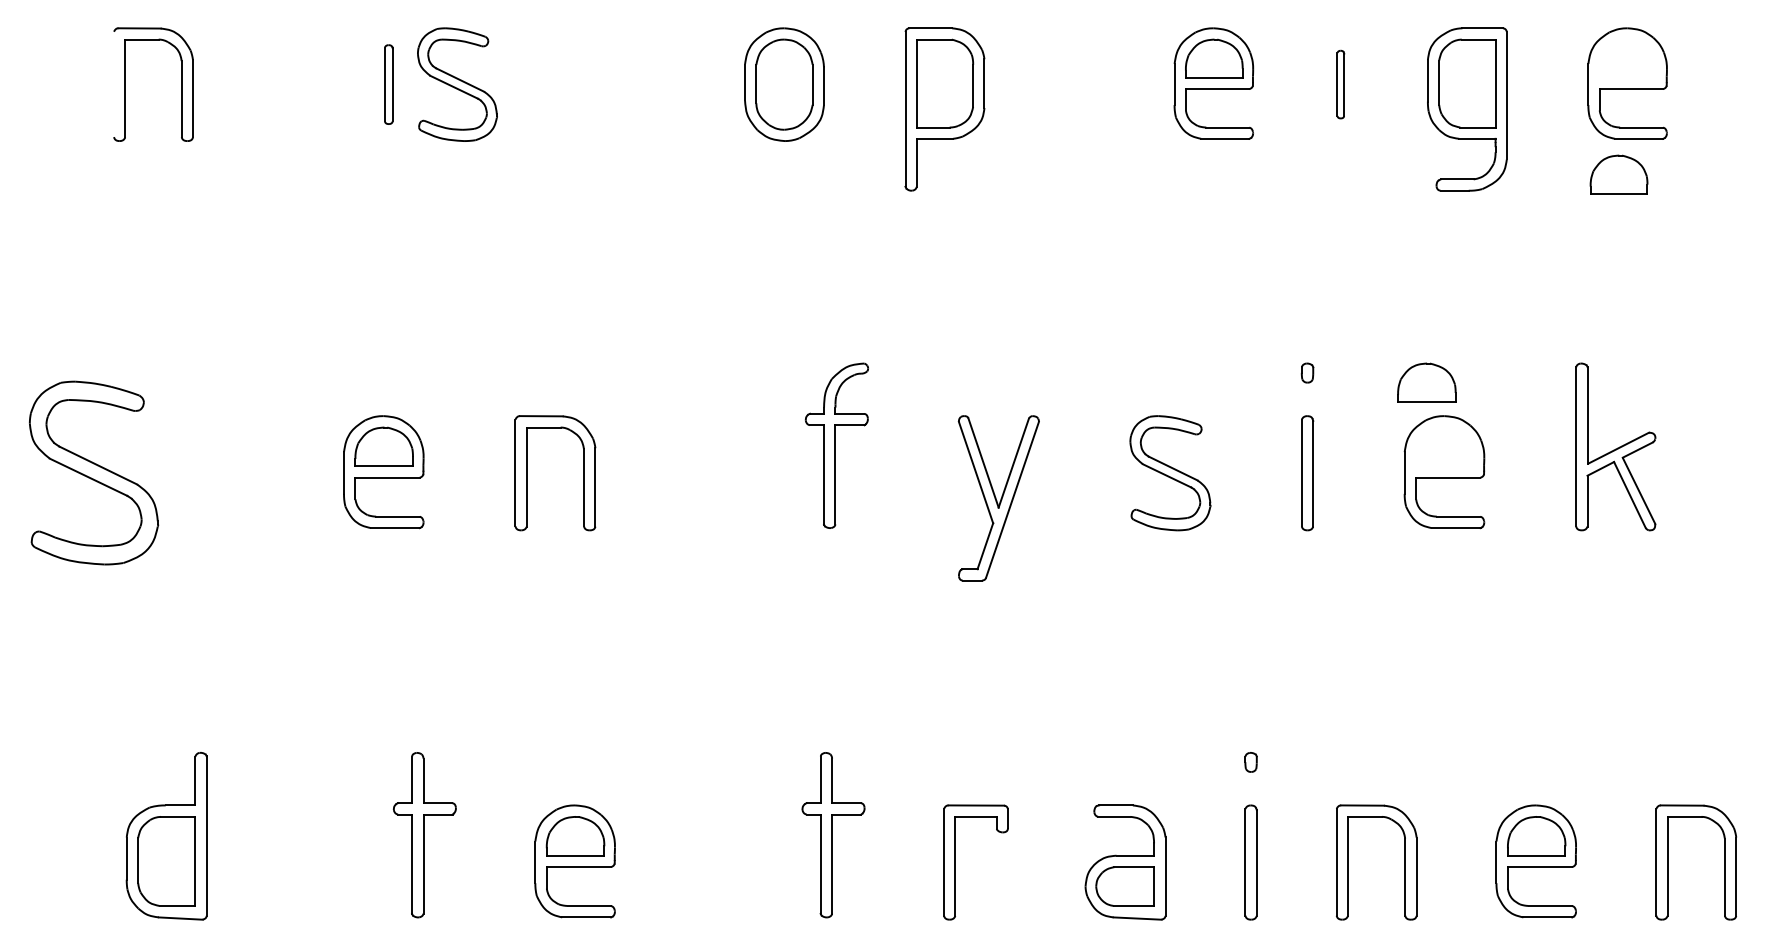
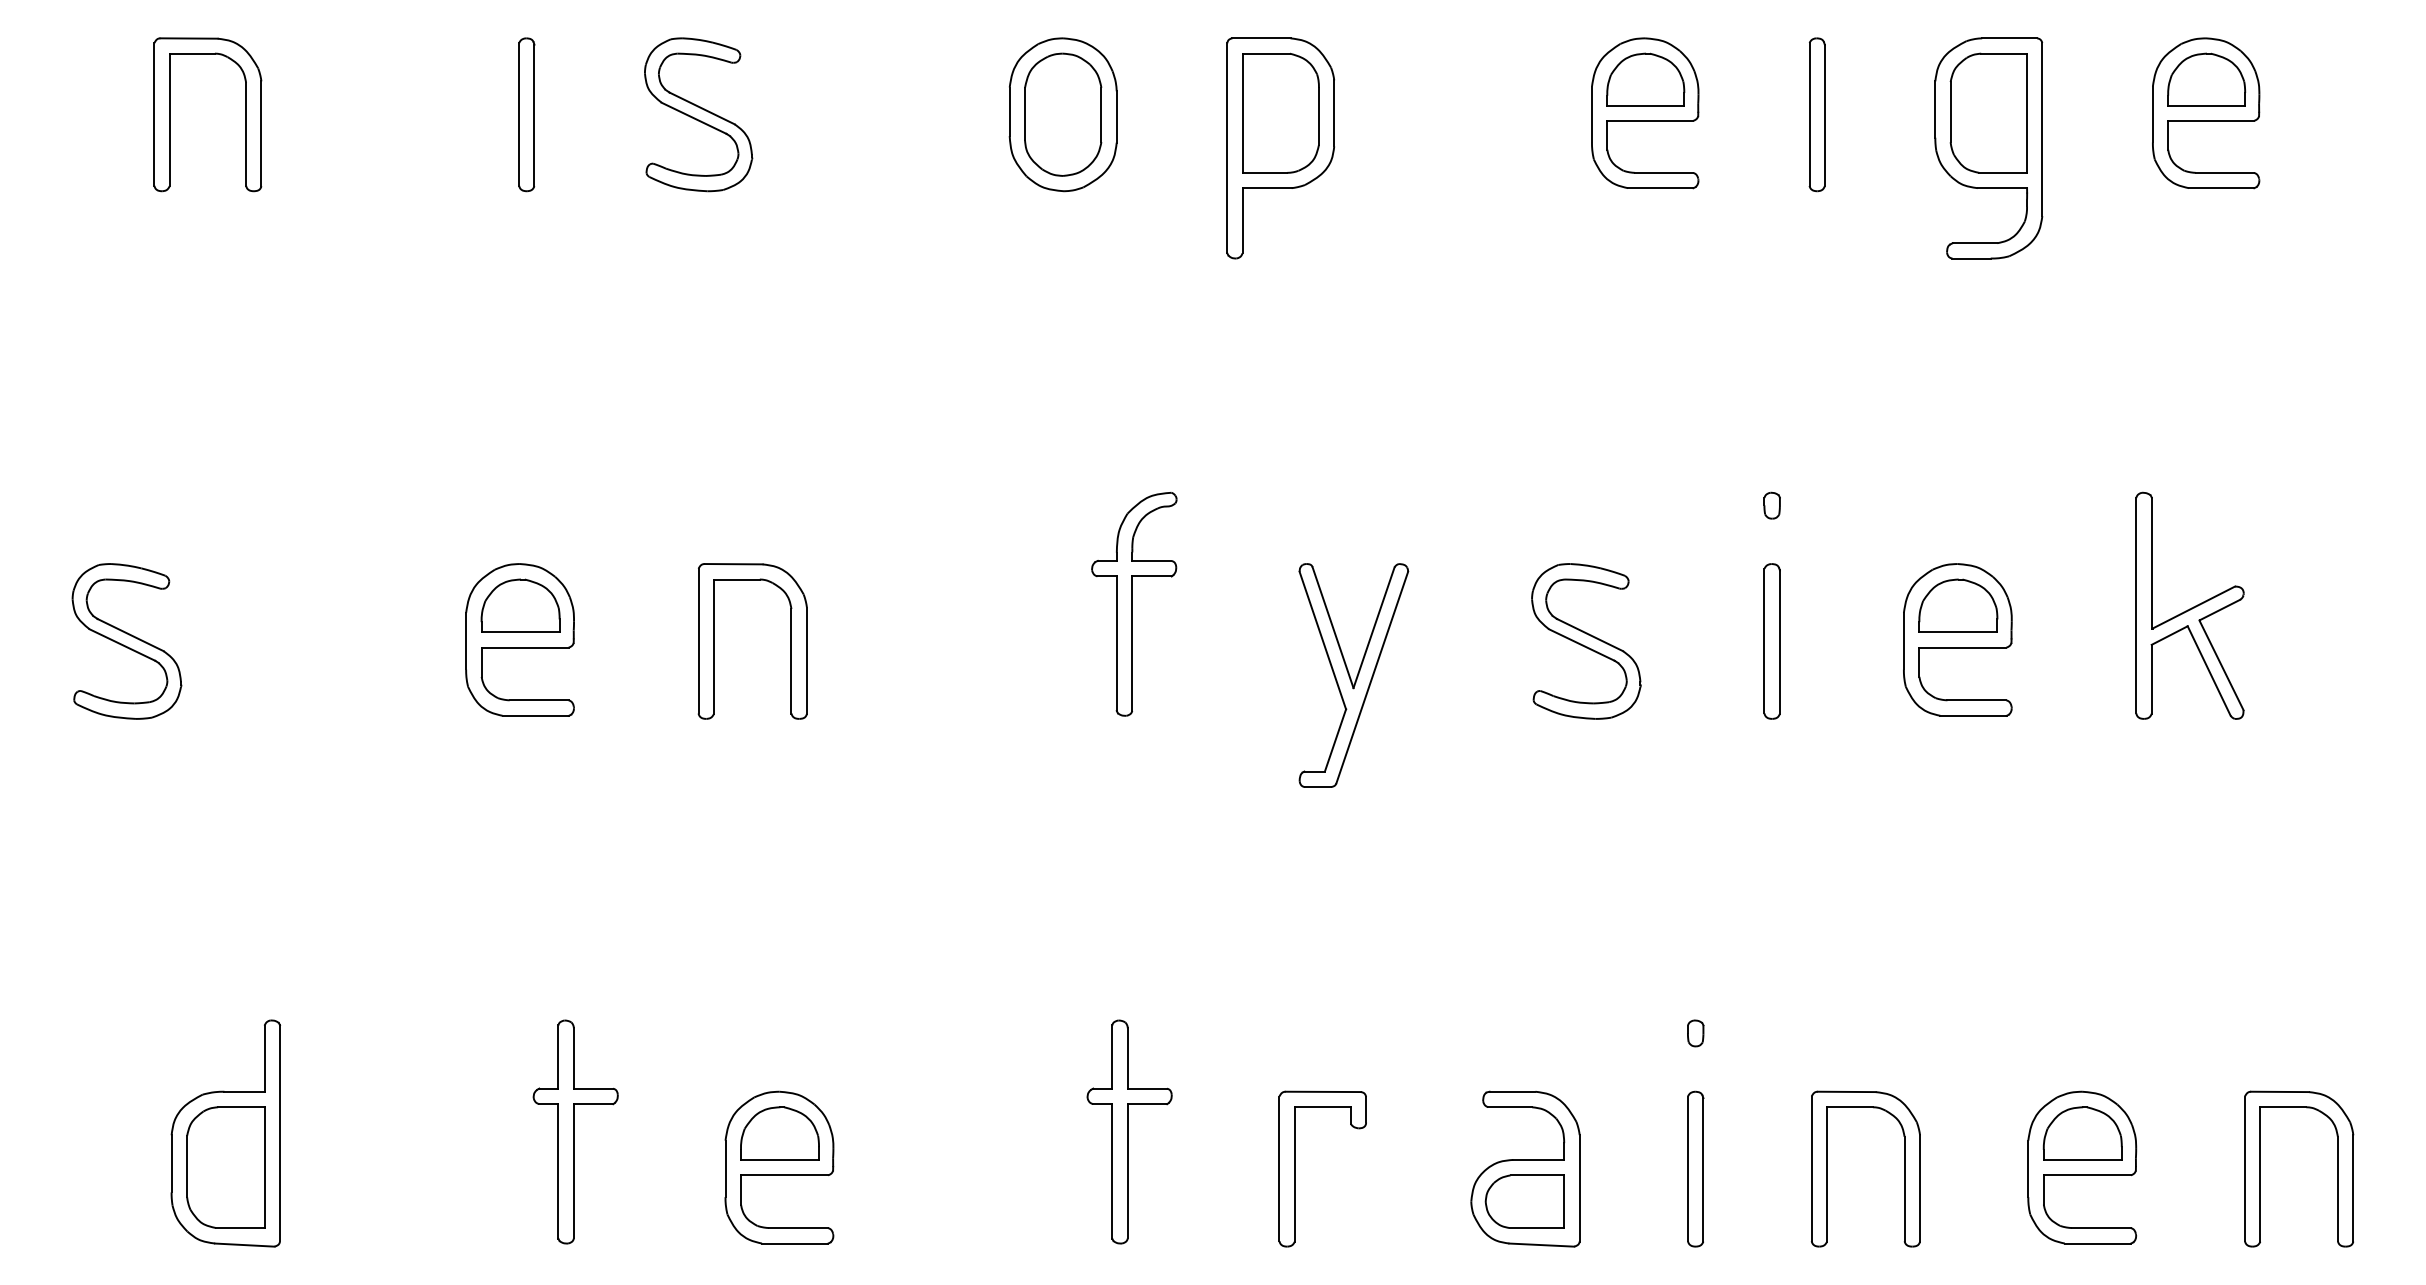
line: (114, 84) -> (155, 114), added
part: (388, 84) -> (526, 114), size x1.43
part: (457, 84) -> (698, 114), moved
part: (1340, 84) -> (1816, 114), size x1.67
part: (1618, 174) -> (2205, 79), moved
part: (1426, 382) -> (1957, 605), moved
part: (93, 473) -> (126, 641), size x0.62

